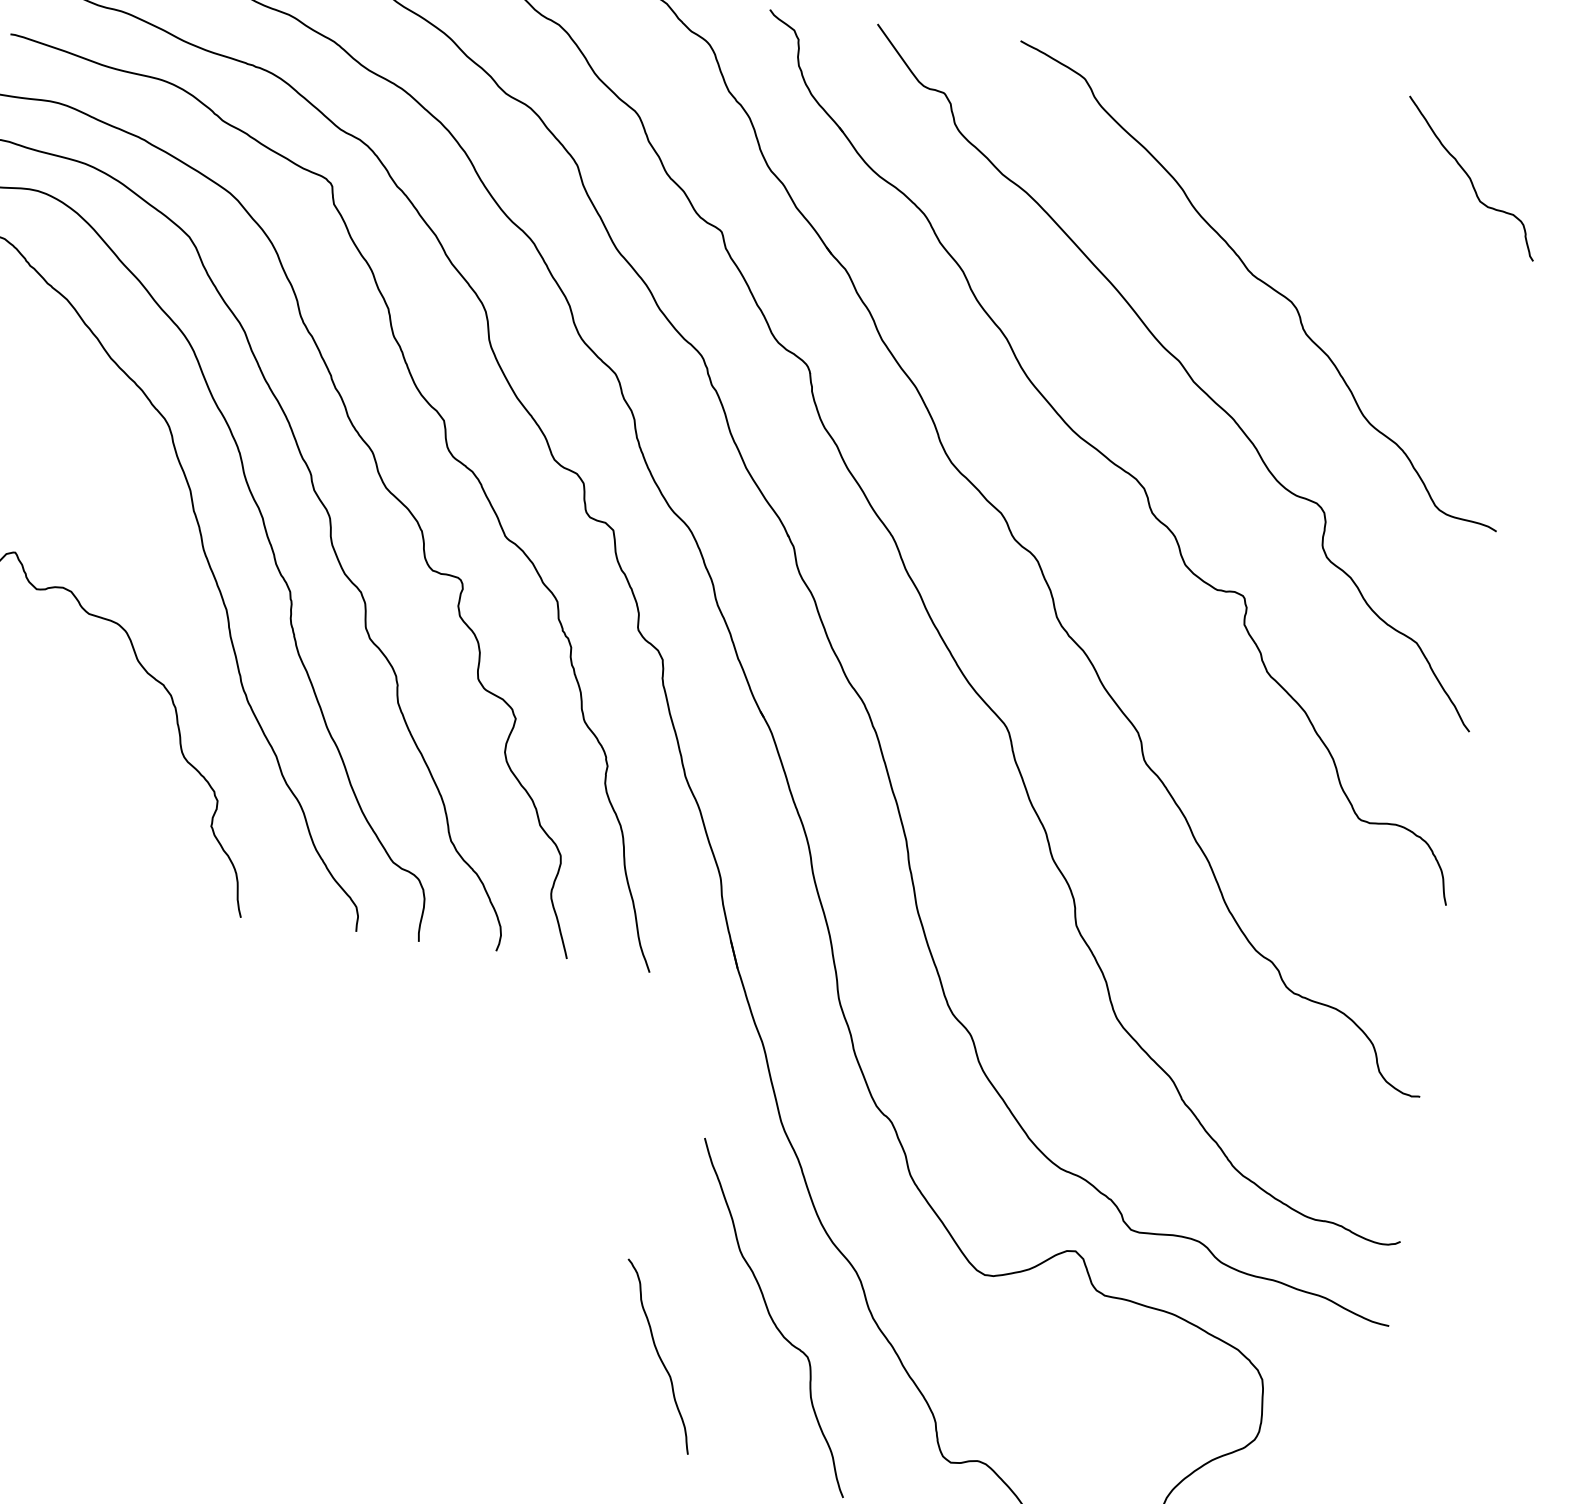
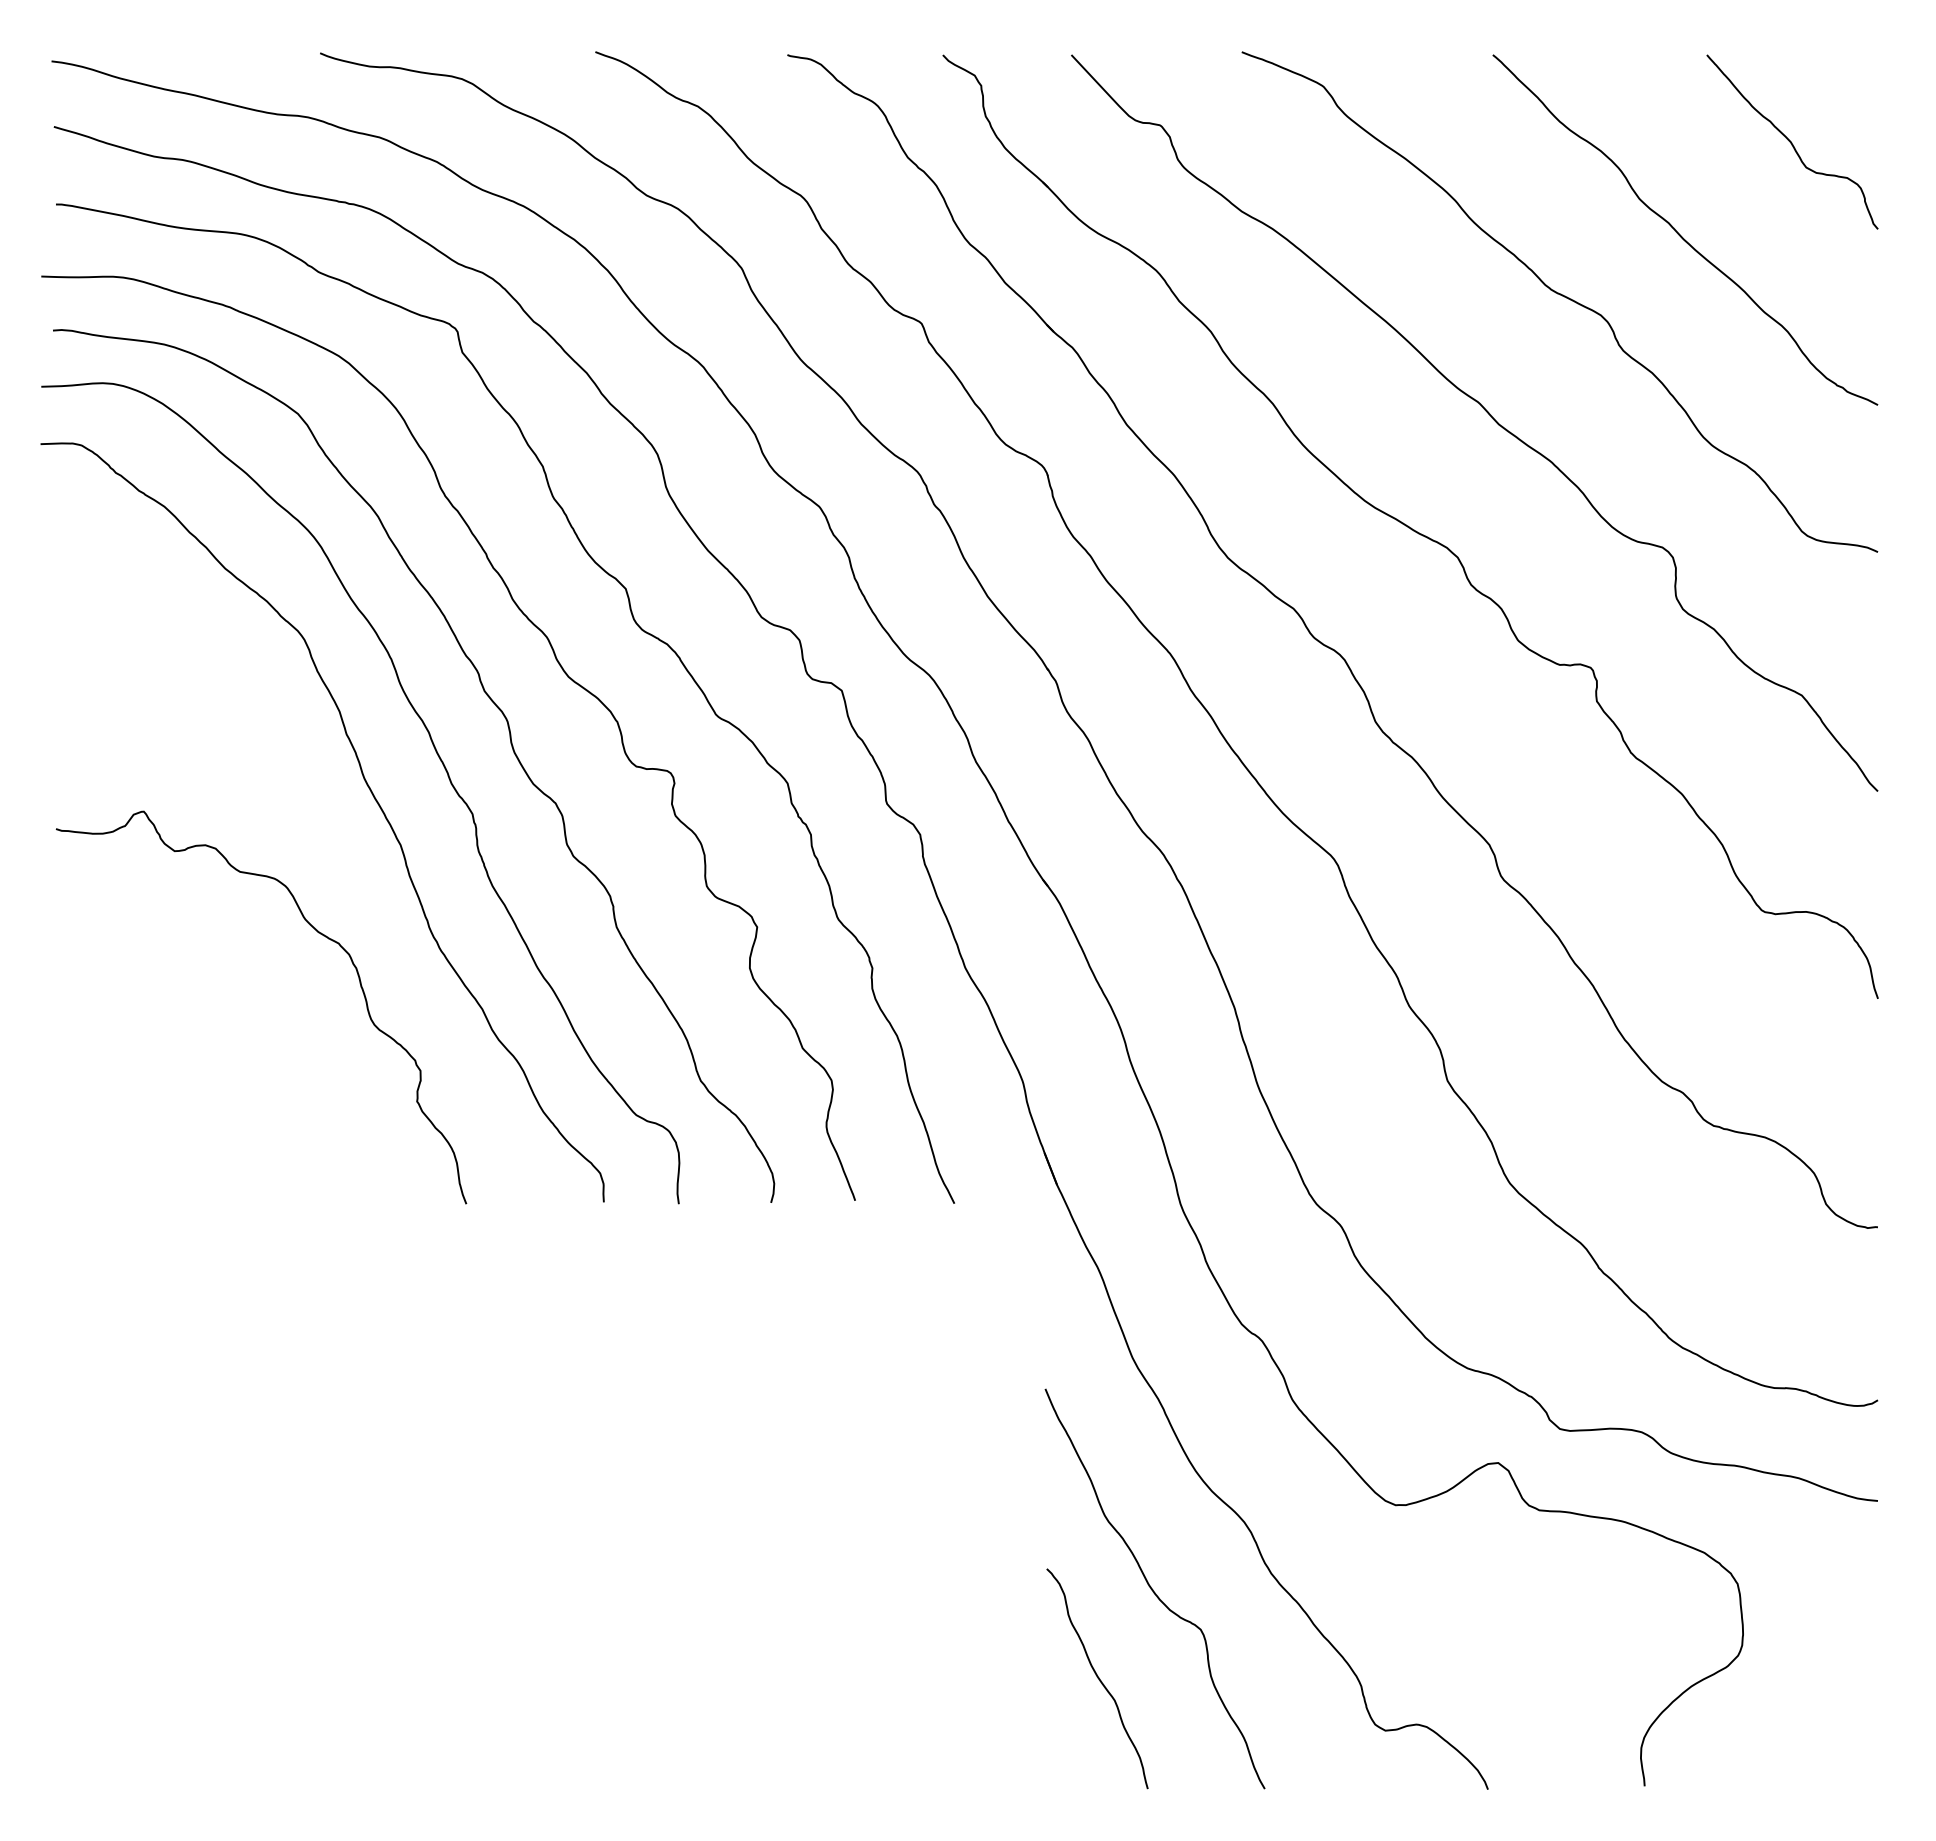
curve: (1367, 243) -> (1680, 234), added
curve: (658, 1356) -> (1097, 1678), moved

